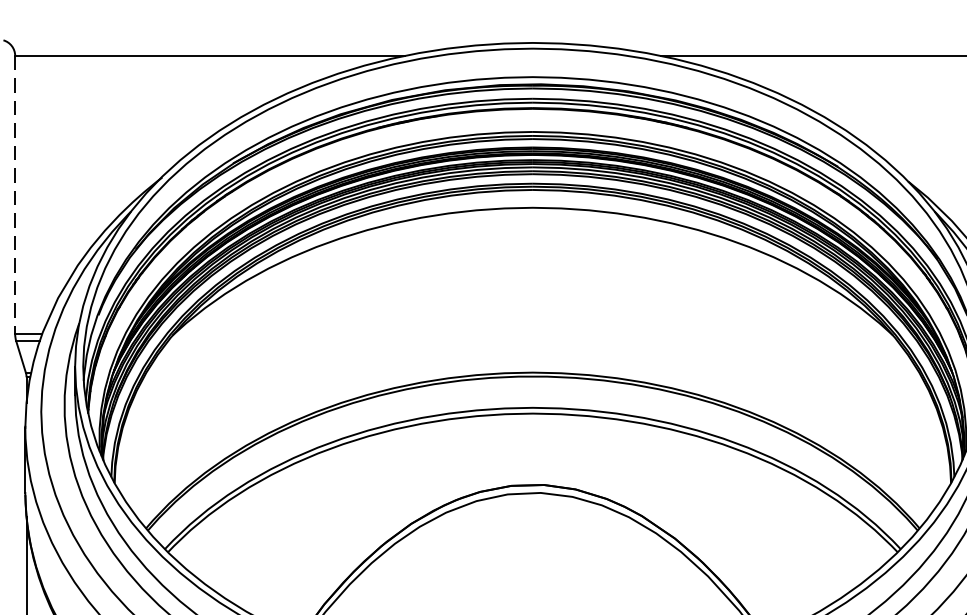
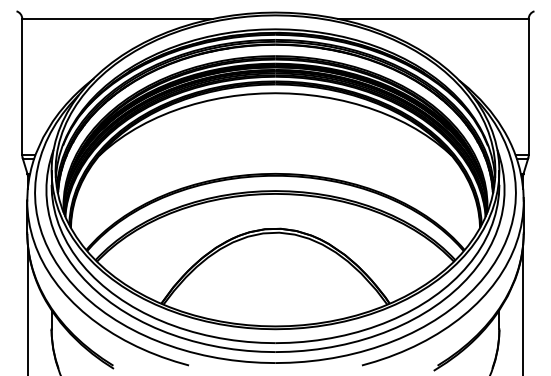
line: (15, 196) -> (22, 87), dashed -> solid

